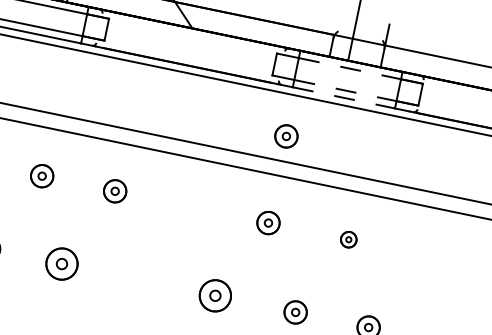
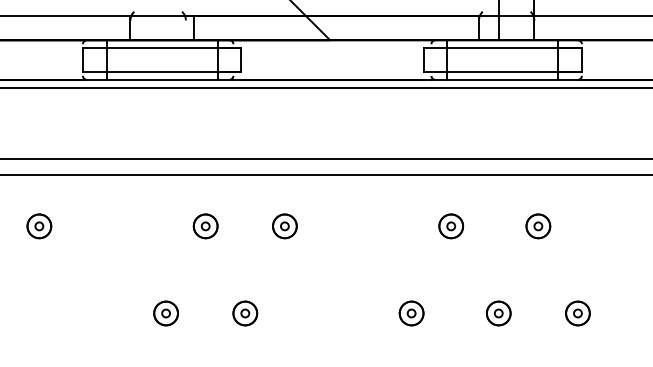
line: (350, 69) -> (503, 48), dashed -> solid
line: (346, 90) -> (503, 71), dashed -> solid
line: (344, 97) -> (503, 79), dashed -> solid
part: (286, 136) -> (451, 132), removed
part: (348, 239) -> (538, 226), size x1.43
part: (62, 264) -> (245, 313), size x0.71
part: (215, 295) -> (411, 313), size x0.71

